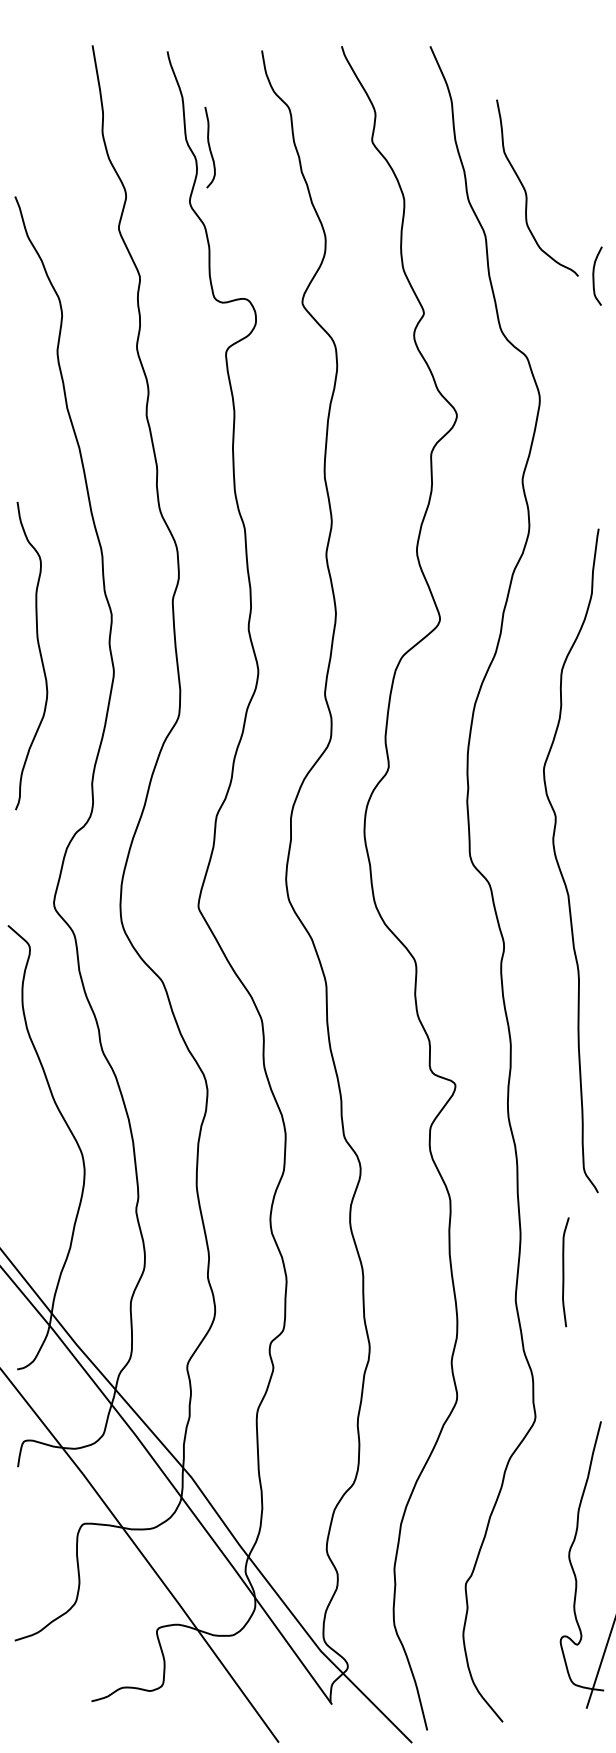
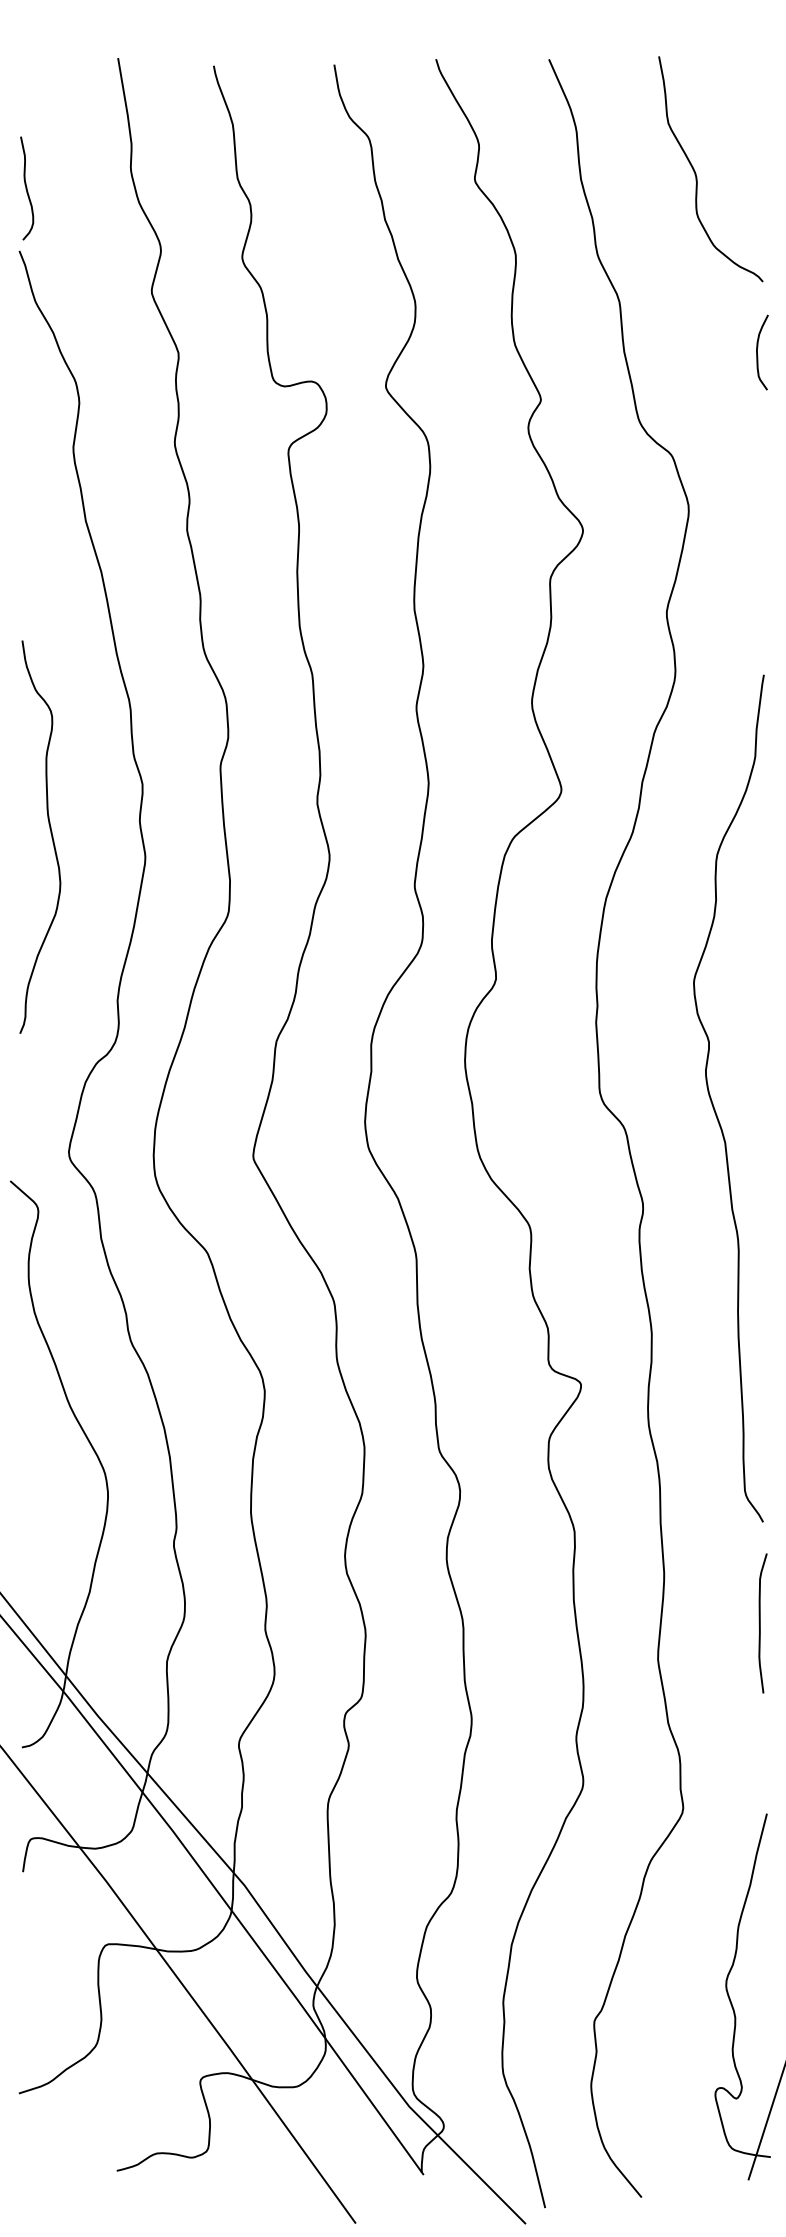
curve: (210, 147) -> (27, 188), moved
curve: (526, 191) -> (696, 173), moved
curve: (563, 1272) -> (760, 1623), moved

